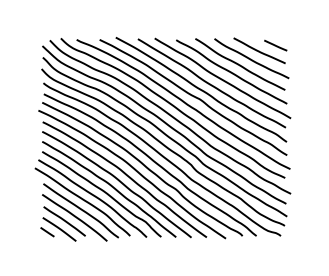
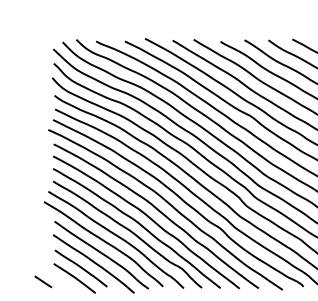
line: (47, 232) -> (43, 282), moved

